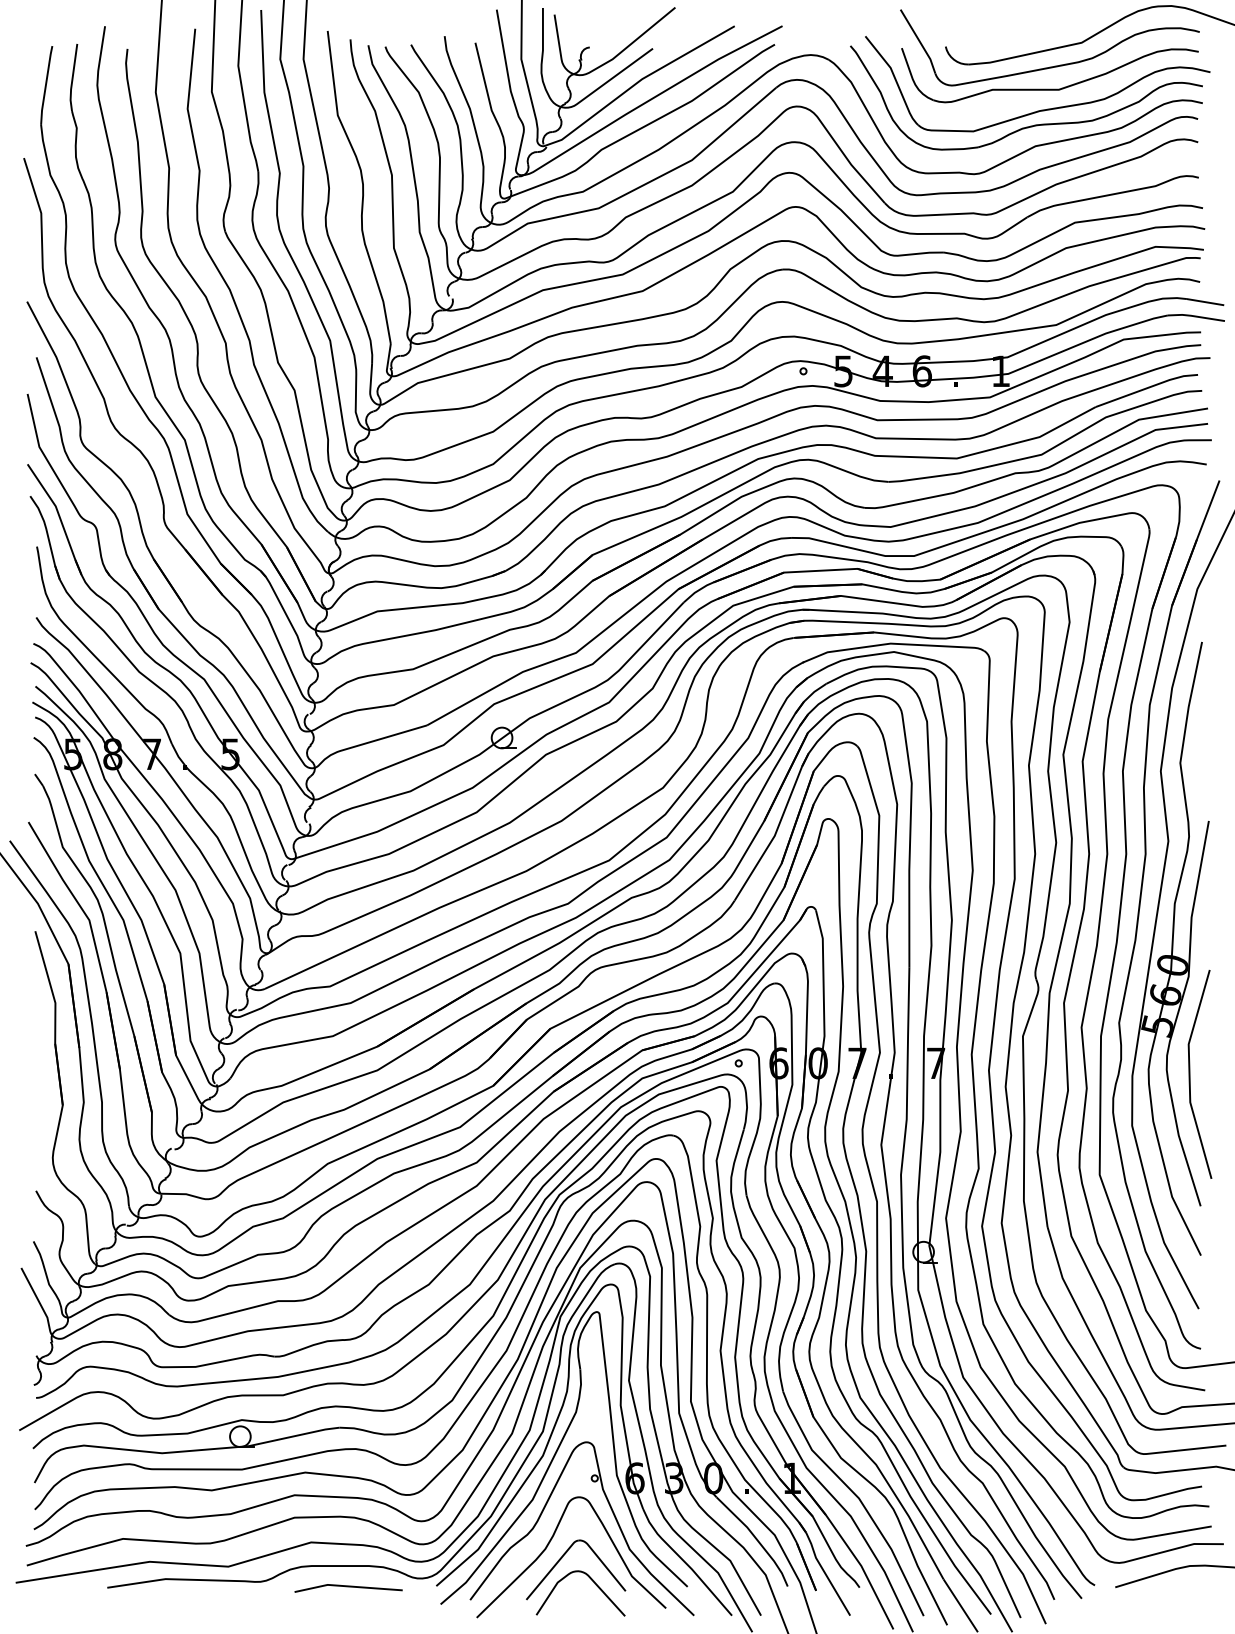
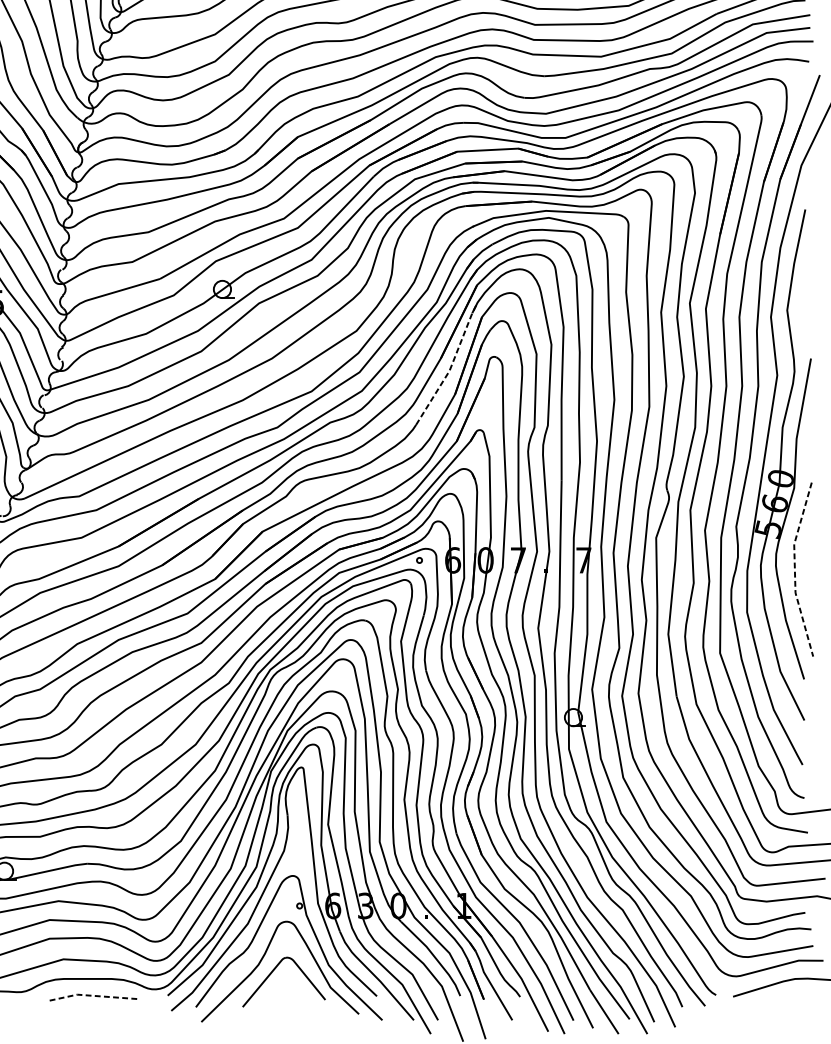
line: (777, 829) -> (451, 365), solid -> dashed
line: (1189, 1074) -> (794, 569), solid -> dashed
curve: (592, 1581) -> (297, 991), removed
line: (348, 1586) -> (94, 996), solid -> dashed

